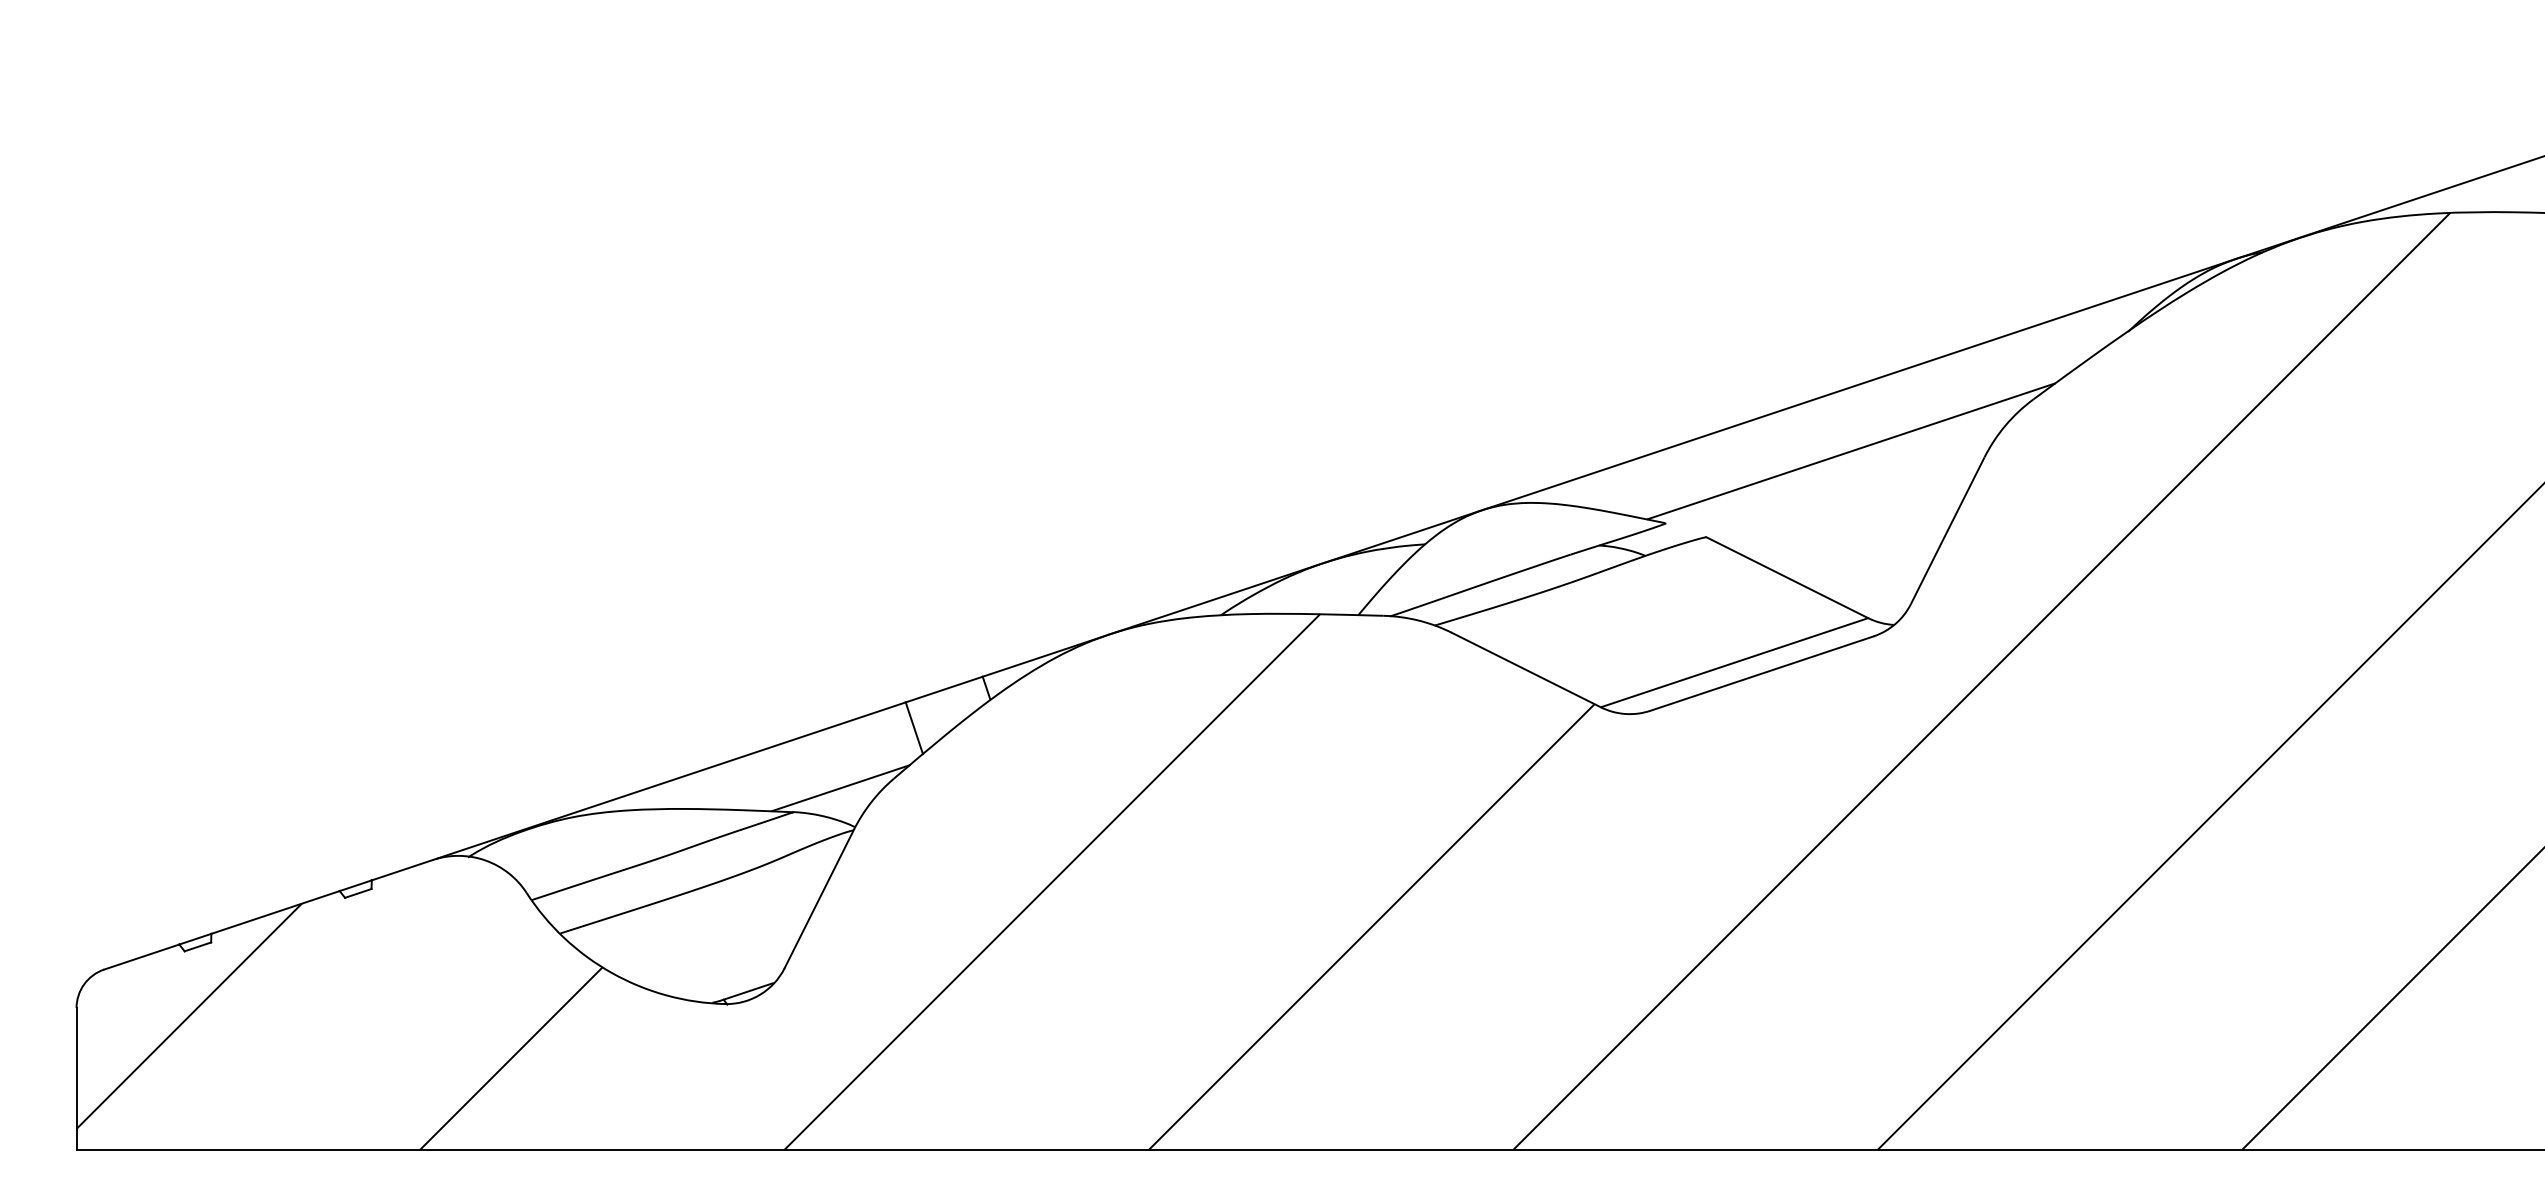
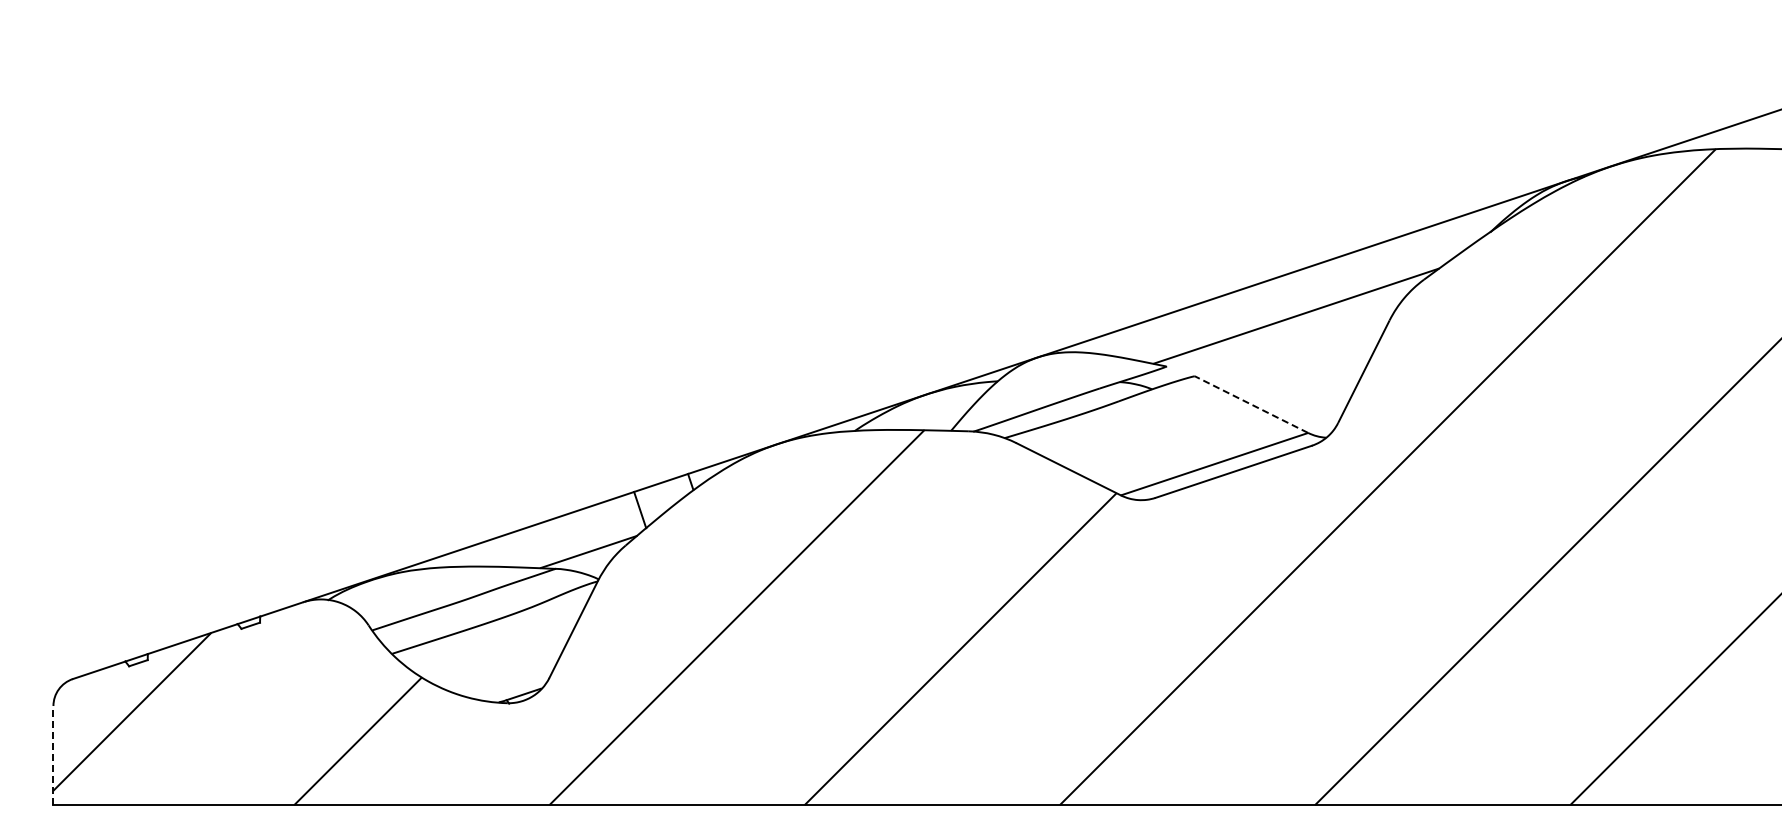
line: (1785, 577) -> (1250, 404), solid -> dashed
line: (76, 1078) -> (53, 755), solid -> dashed

